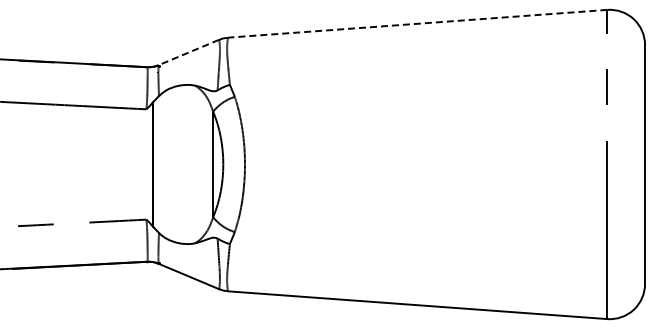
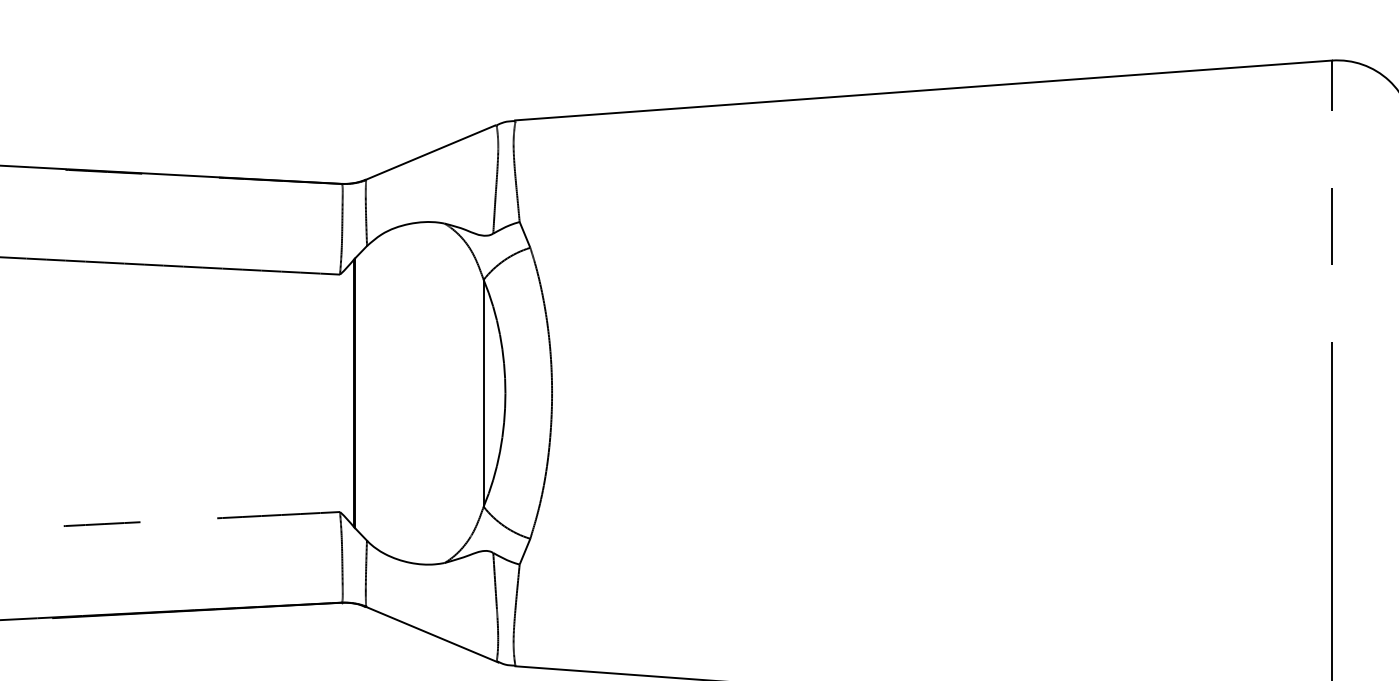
line: (417, 23) -> (923, 89), dashed -> solid
line: (189, 52) -> (432, 152), dashed -> solid

